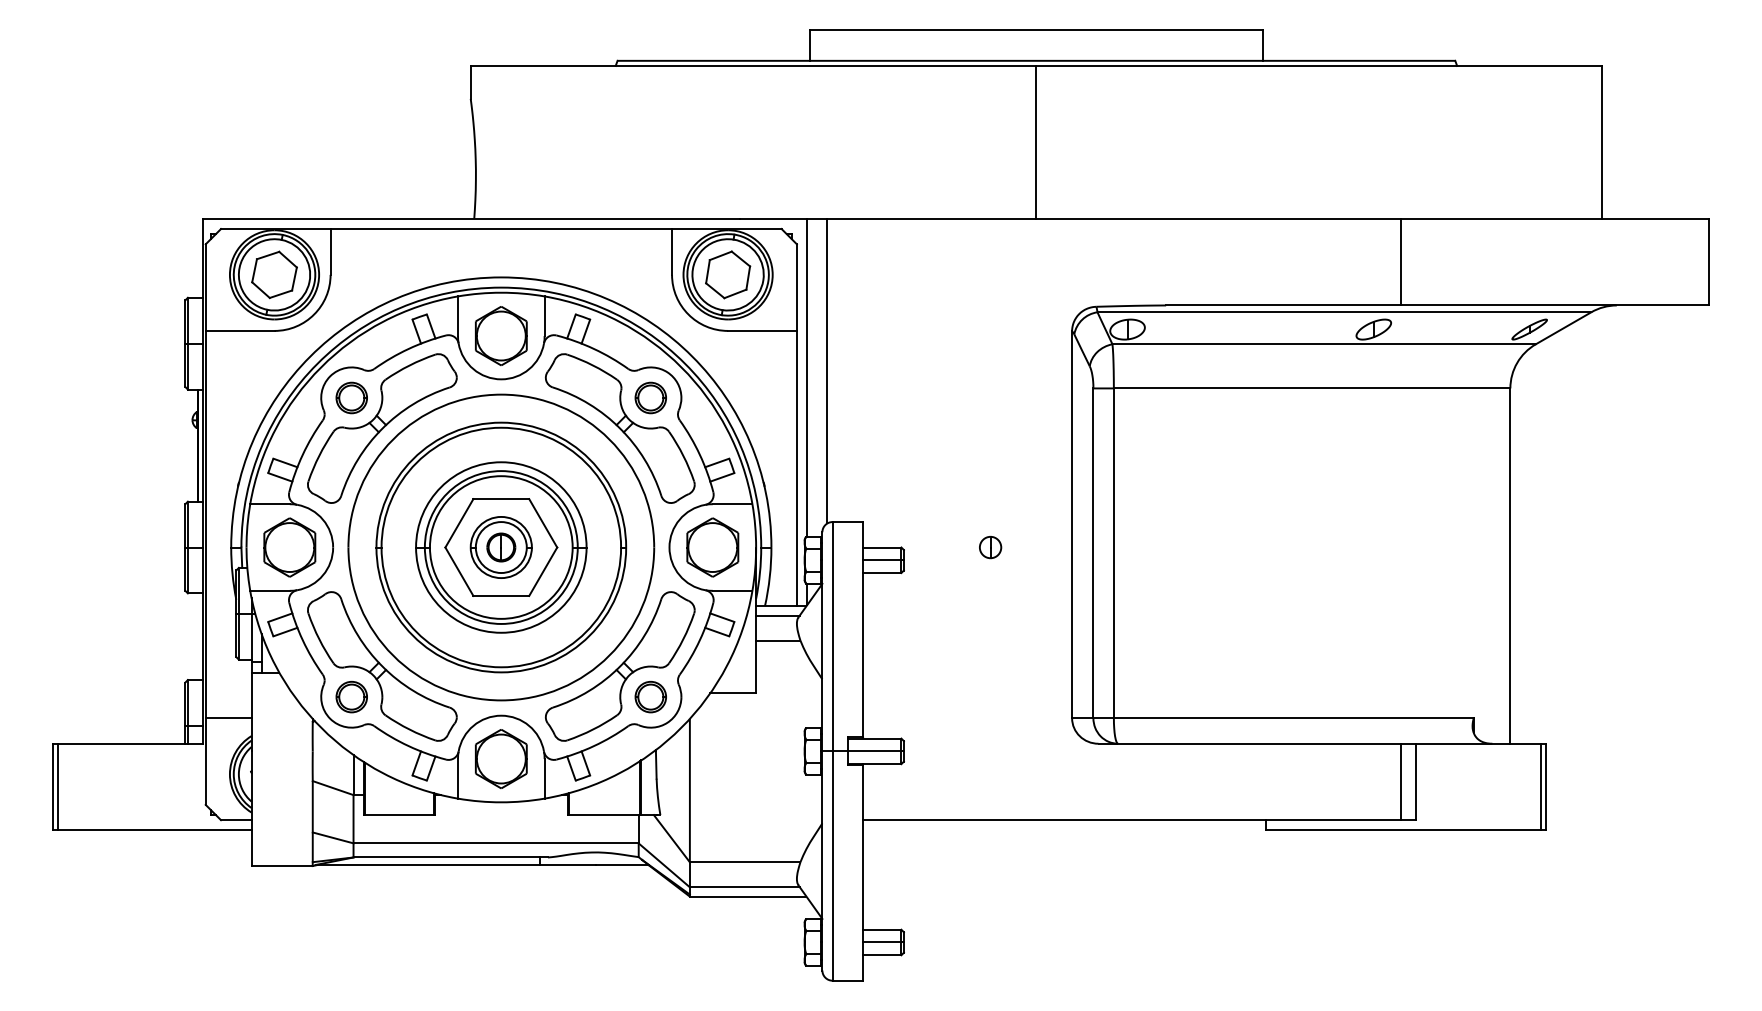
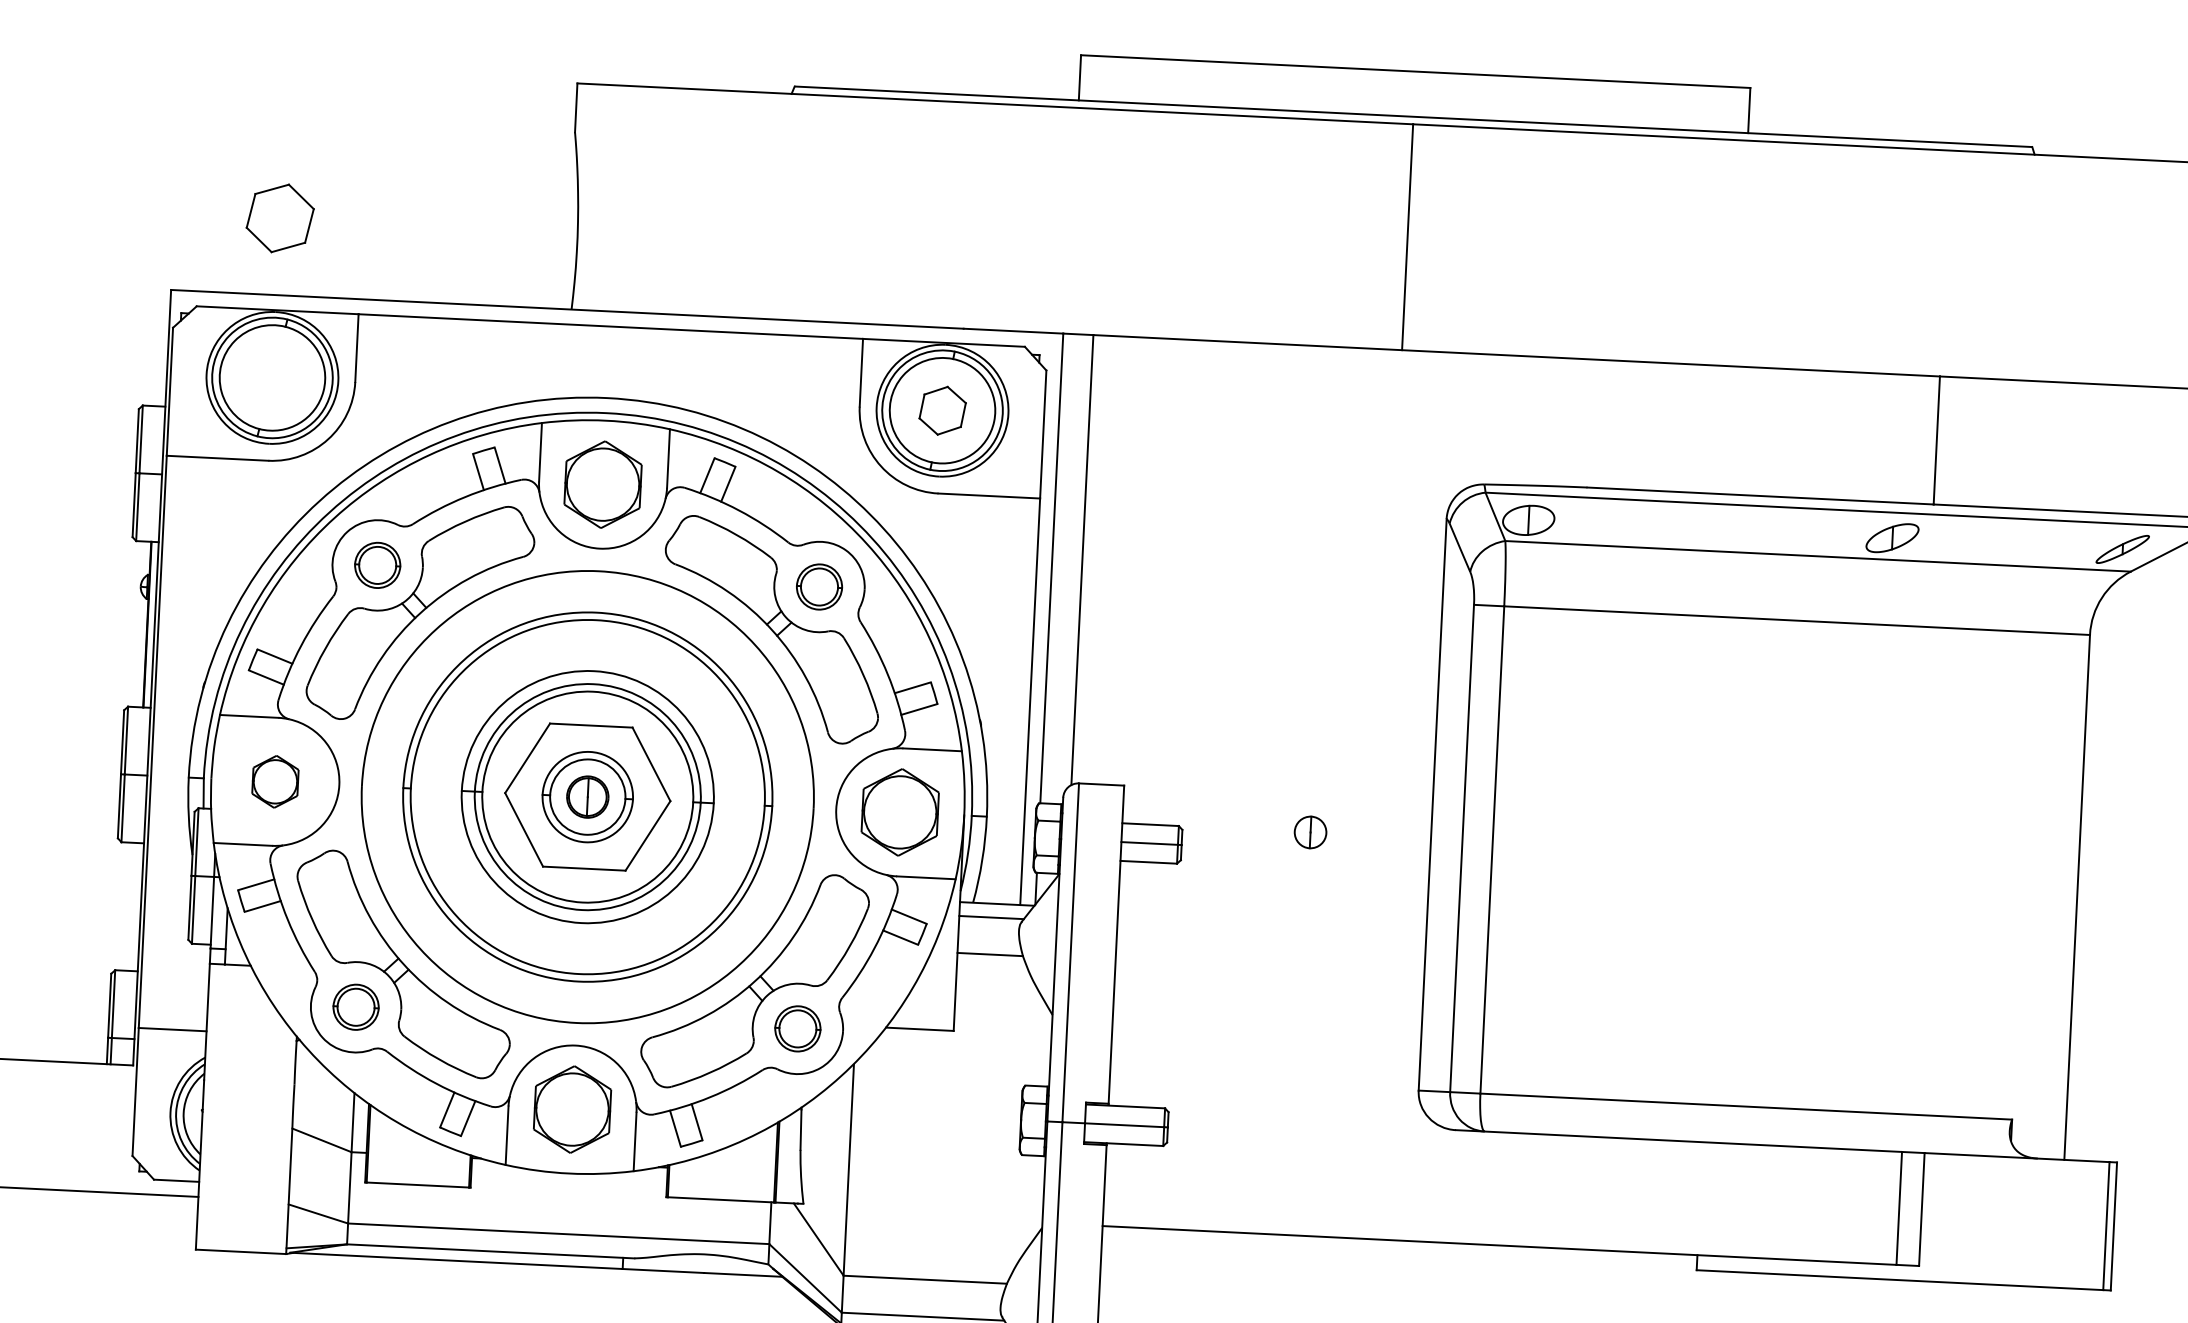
part: (274, 274) -> (280, 217), moved
part: (728, 274) -> (943, 410), size x0.7
part: (289, 547) -> (274, 781), size x0.6

